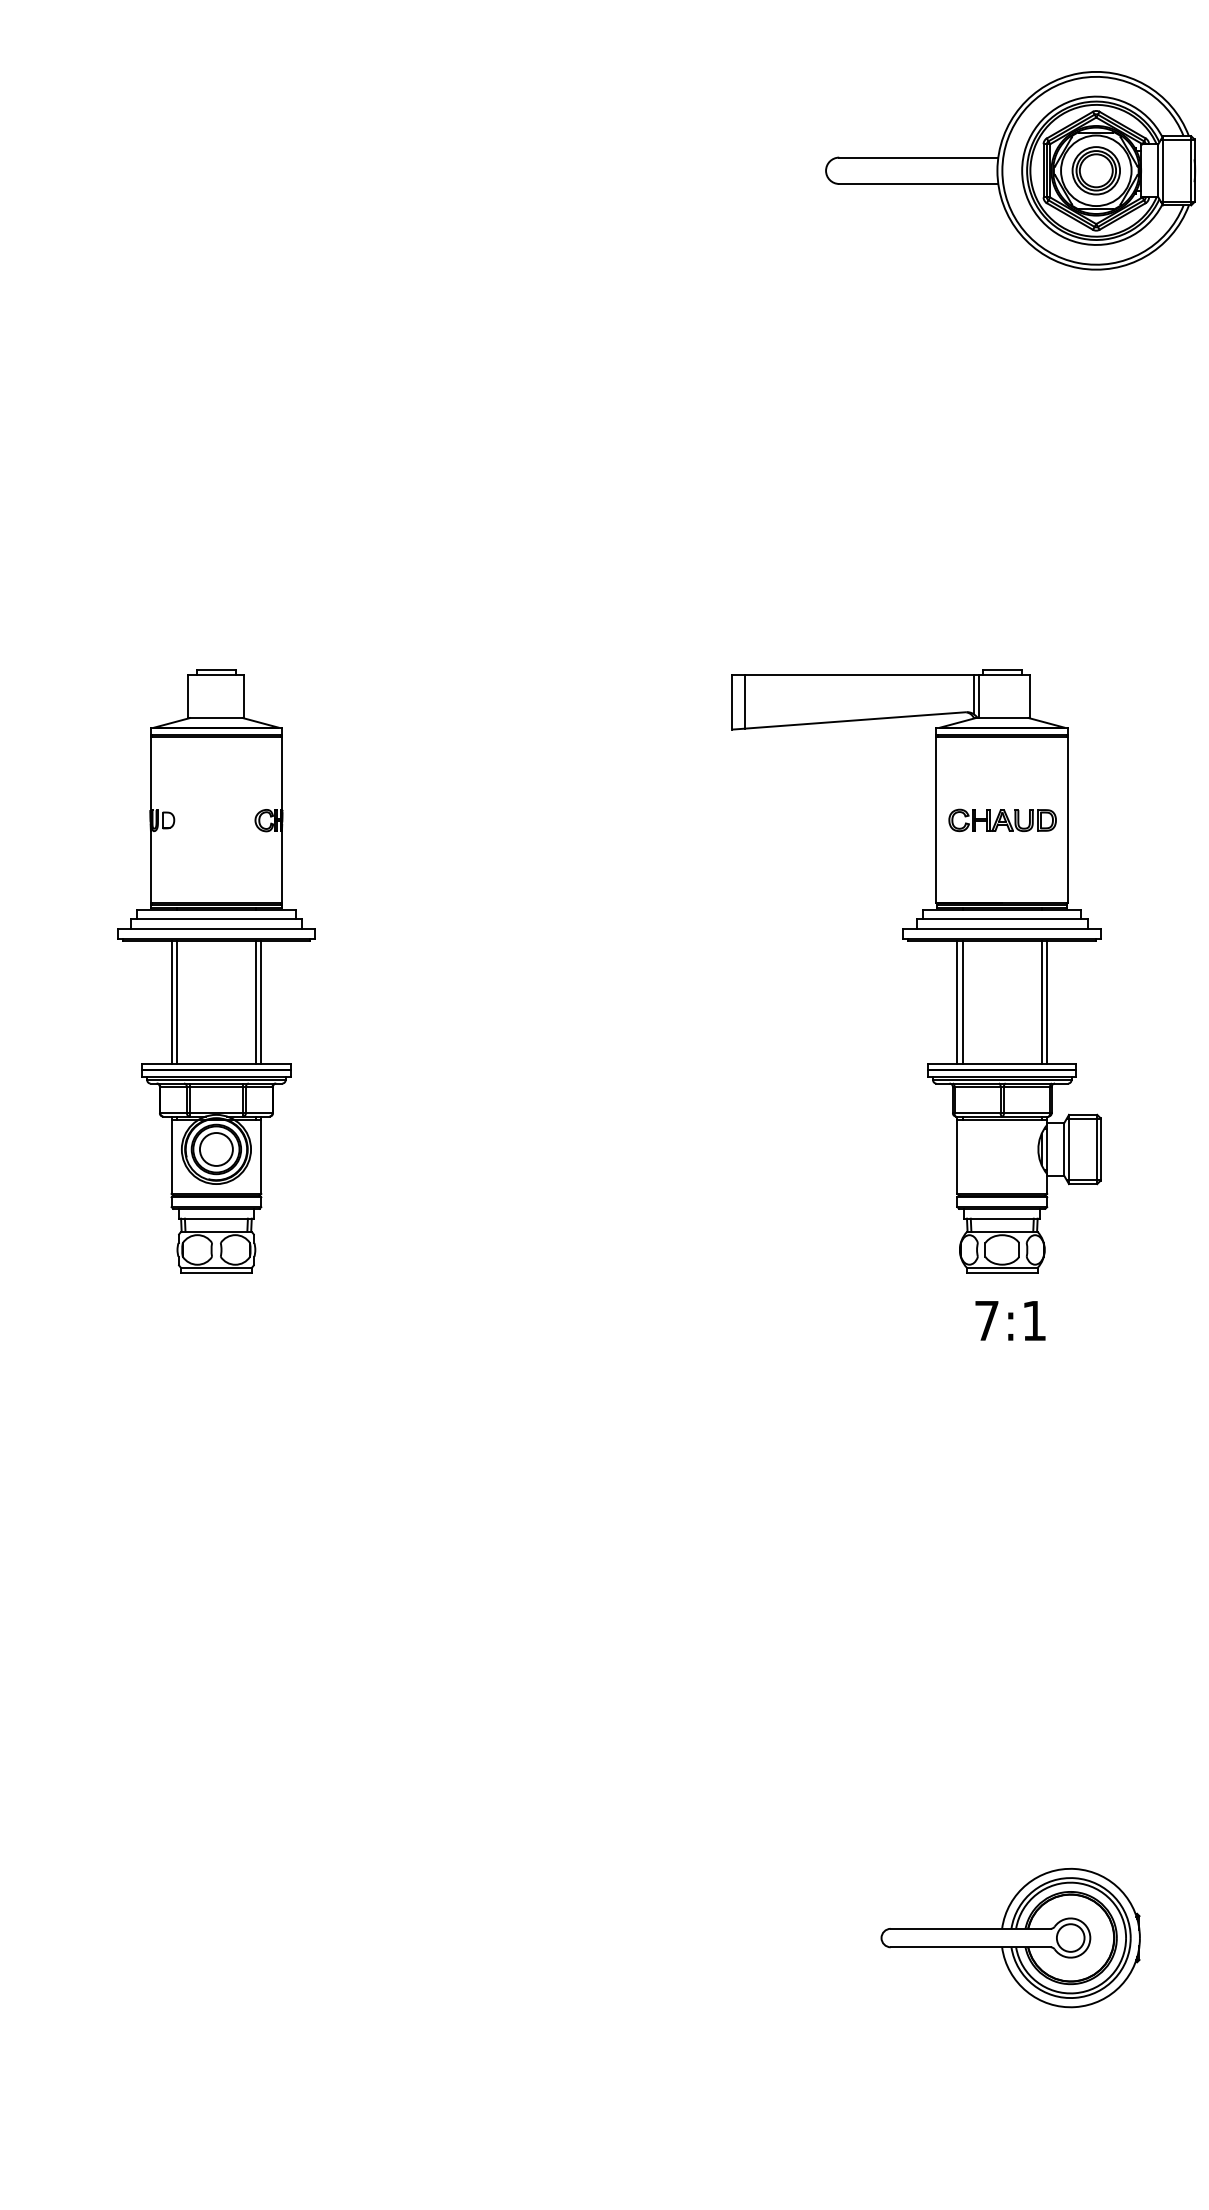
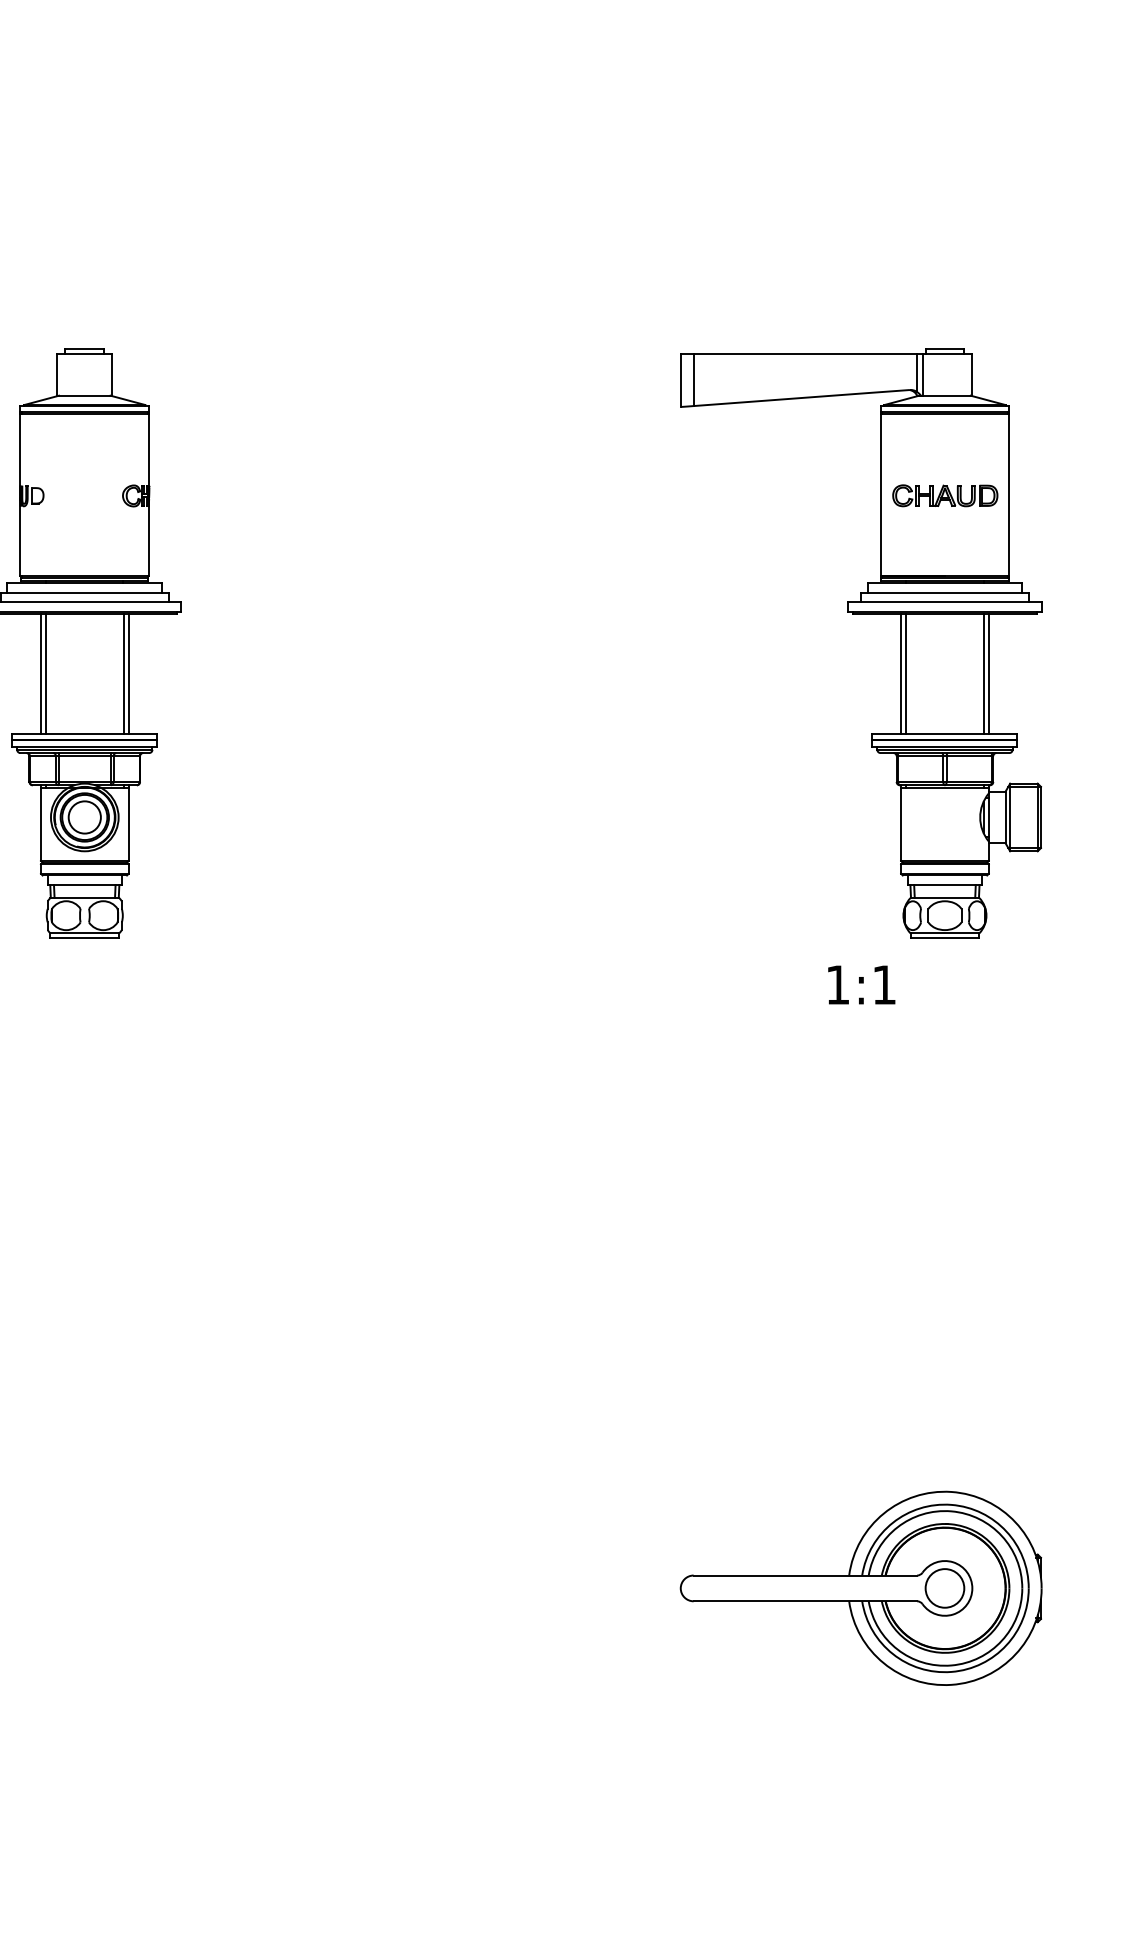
part: (916, 941) -> (861, 614), moved
text: (986, 1320) -> (837, 984), 7:1 -> 1:1
part: (1010, 1937) -> (861, 1587), size x1.43

